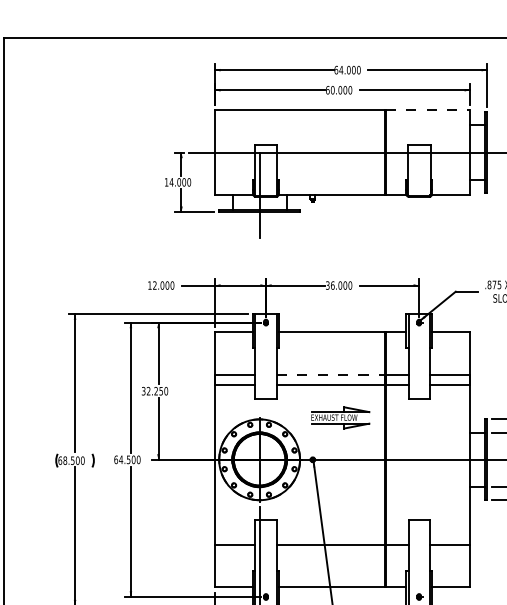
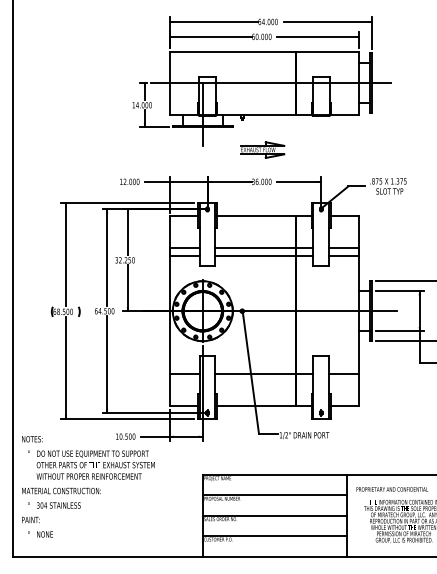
line: (428, 109) -> (328, 51), dashed -> solid
line: (331, 375) -> (256, 248), dashed -> solid
part: (340, 417) -> (262, 149), moved

